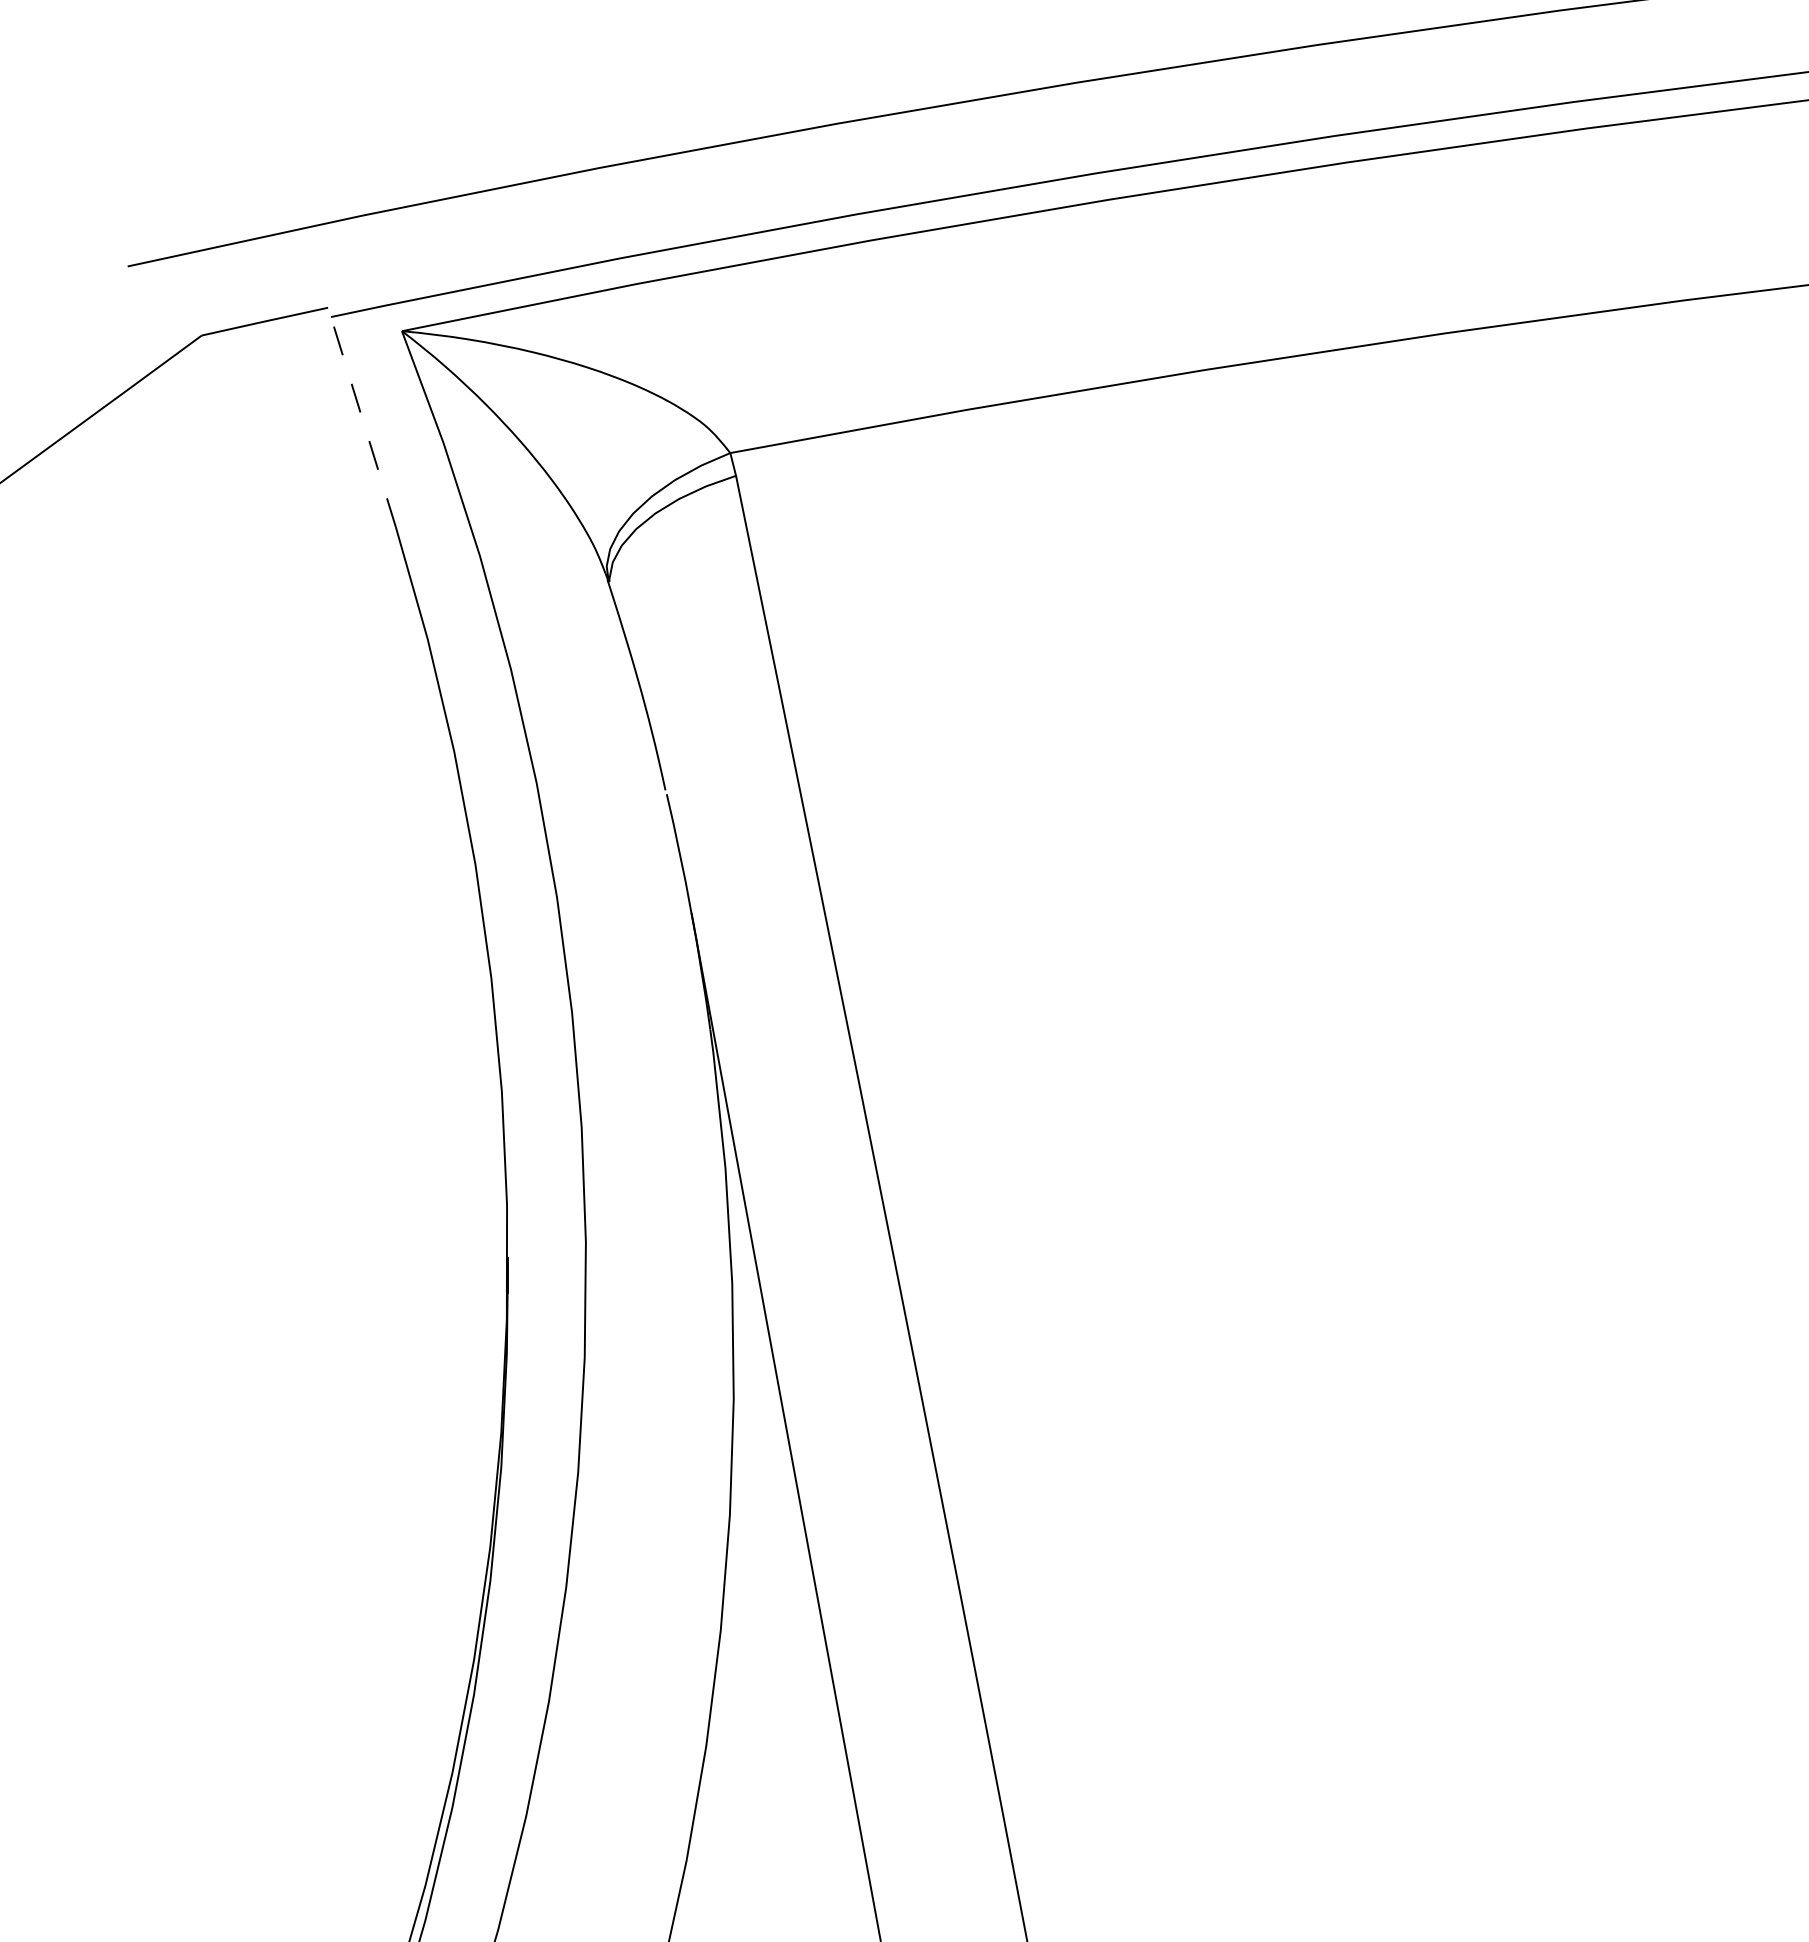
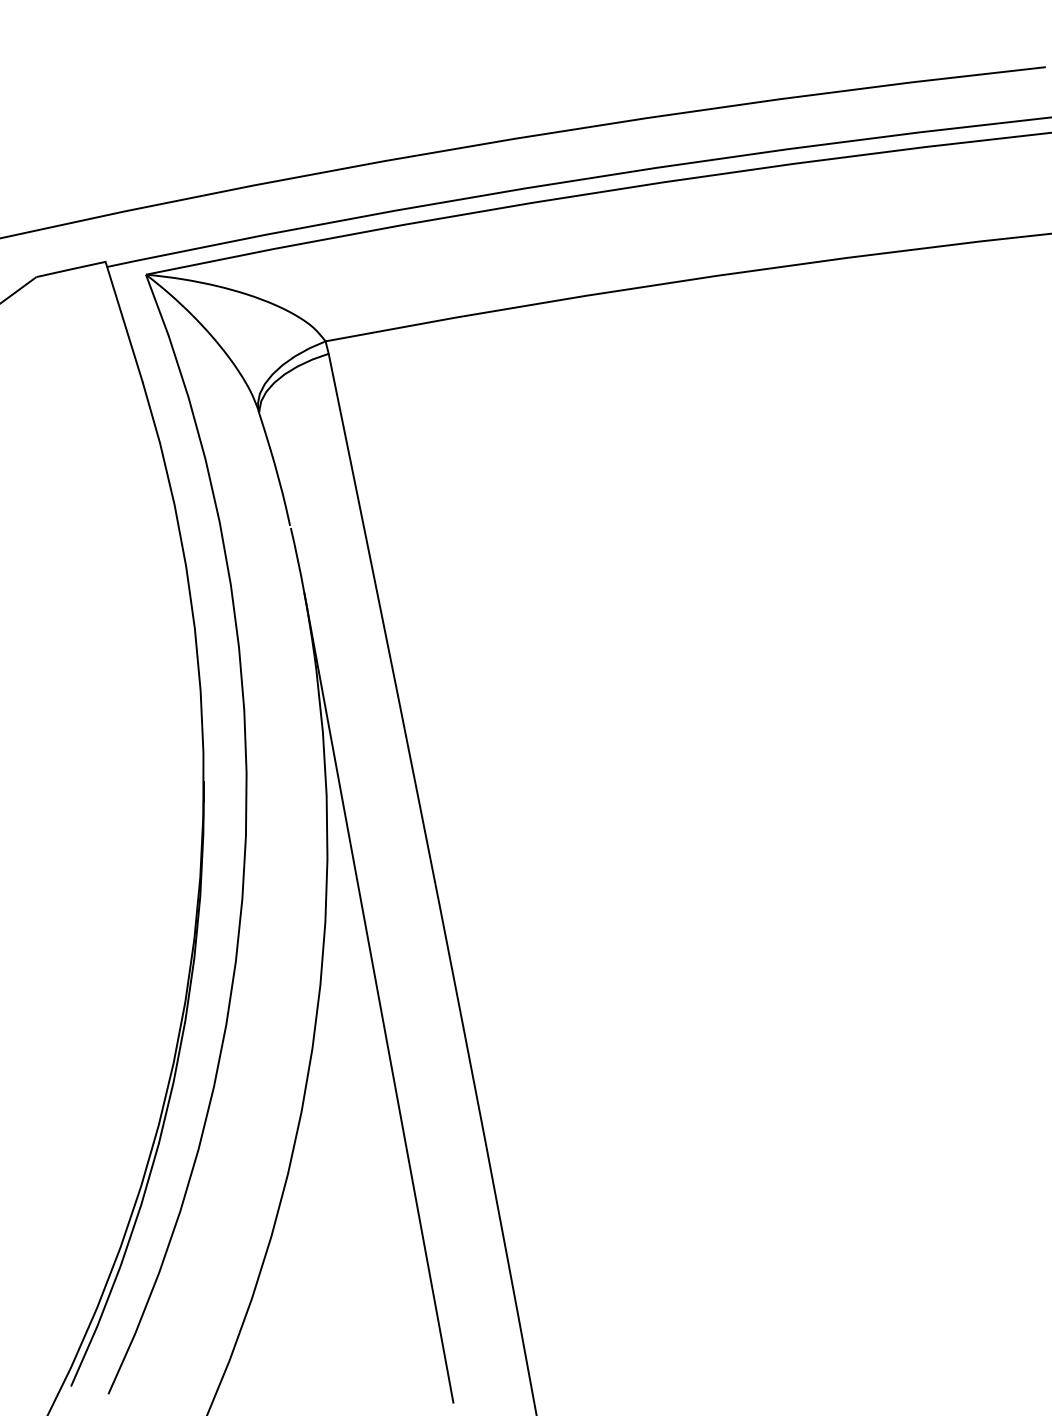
line: (362, 416) -> (124, 321), dashed -> solid

